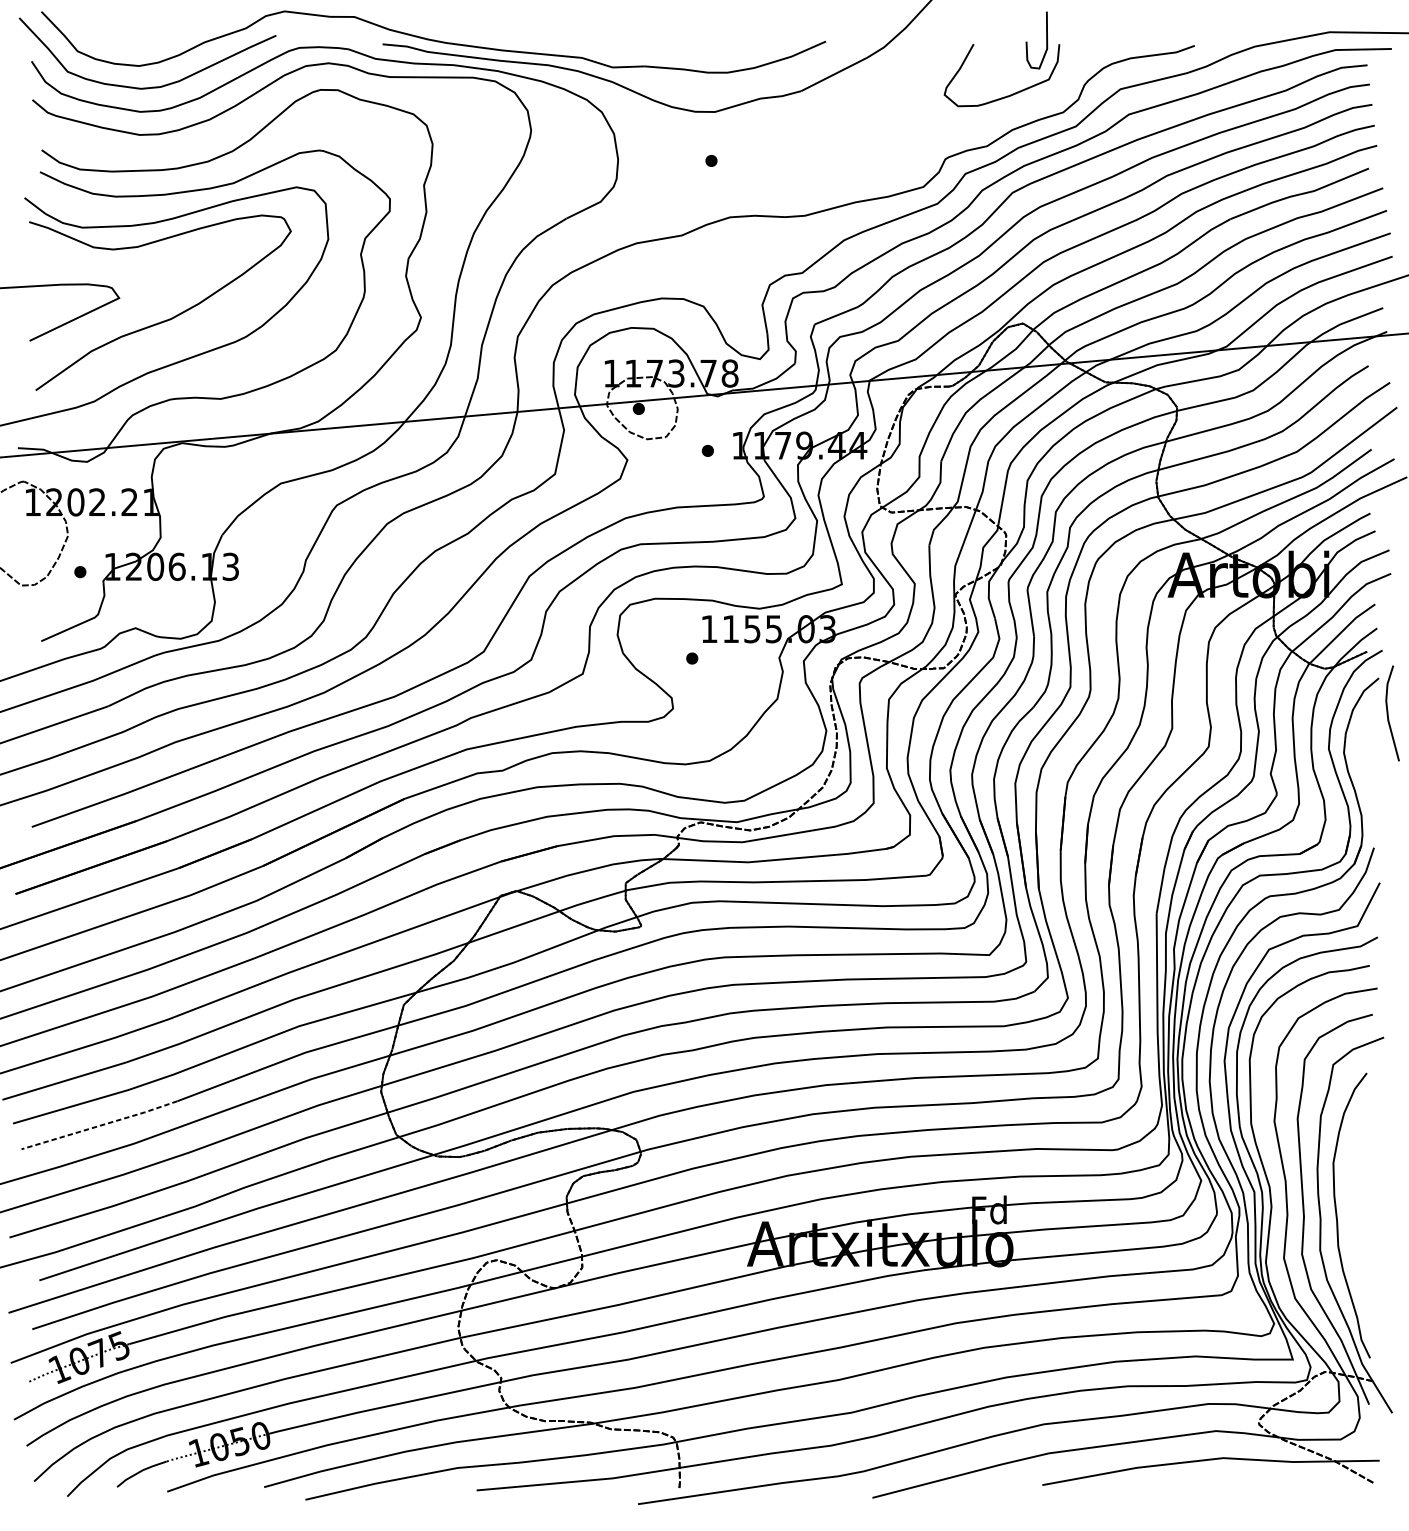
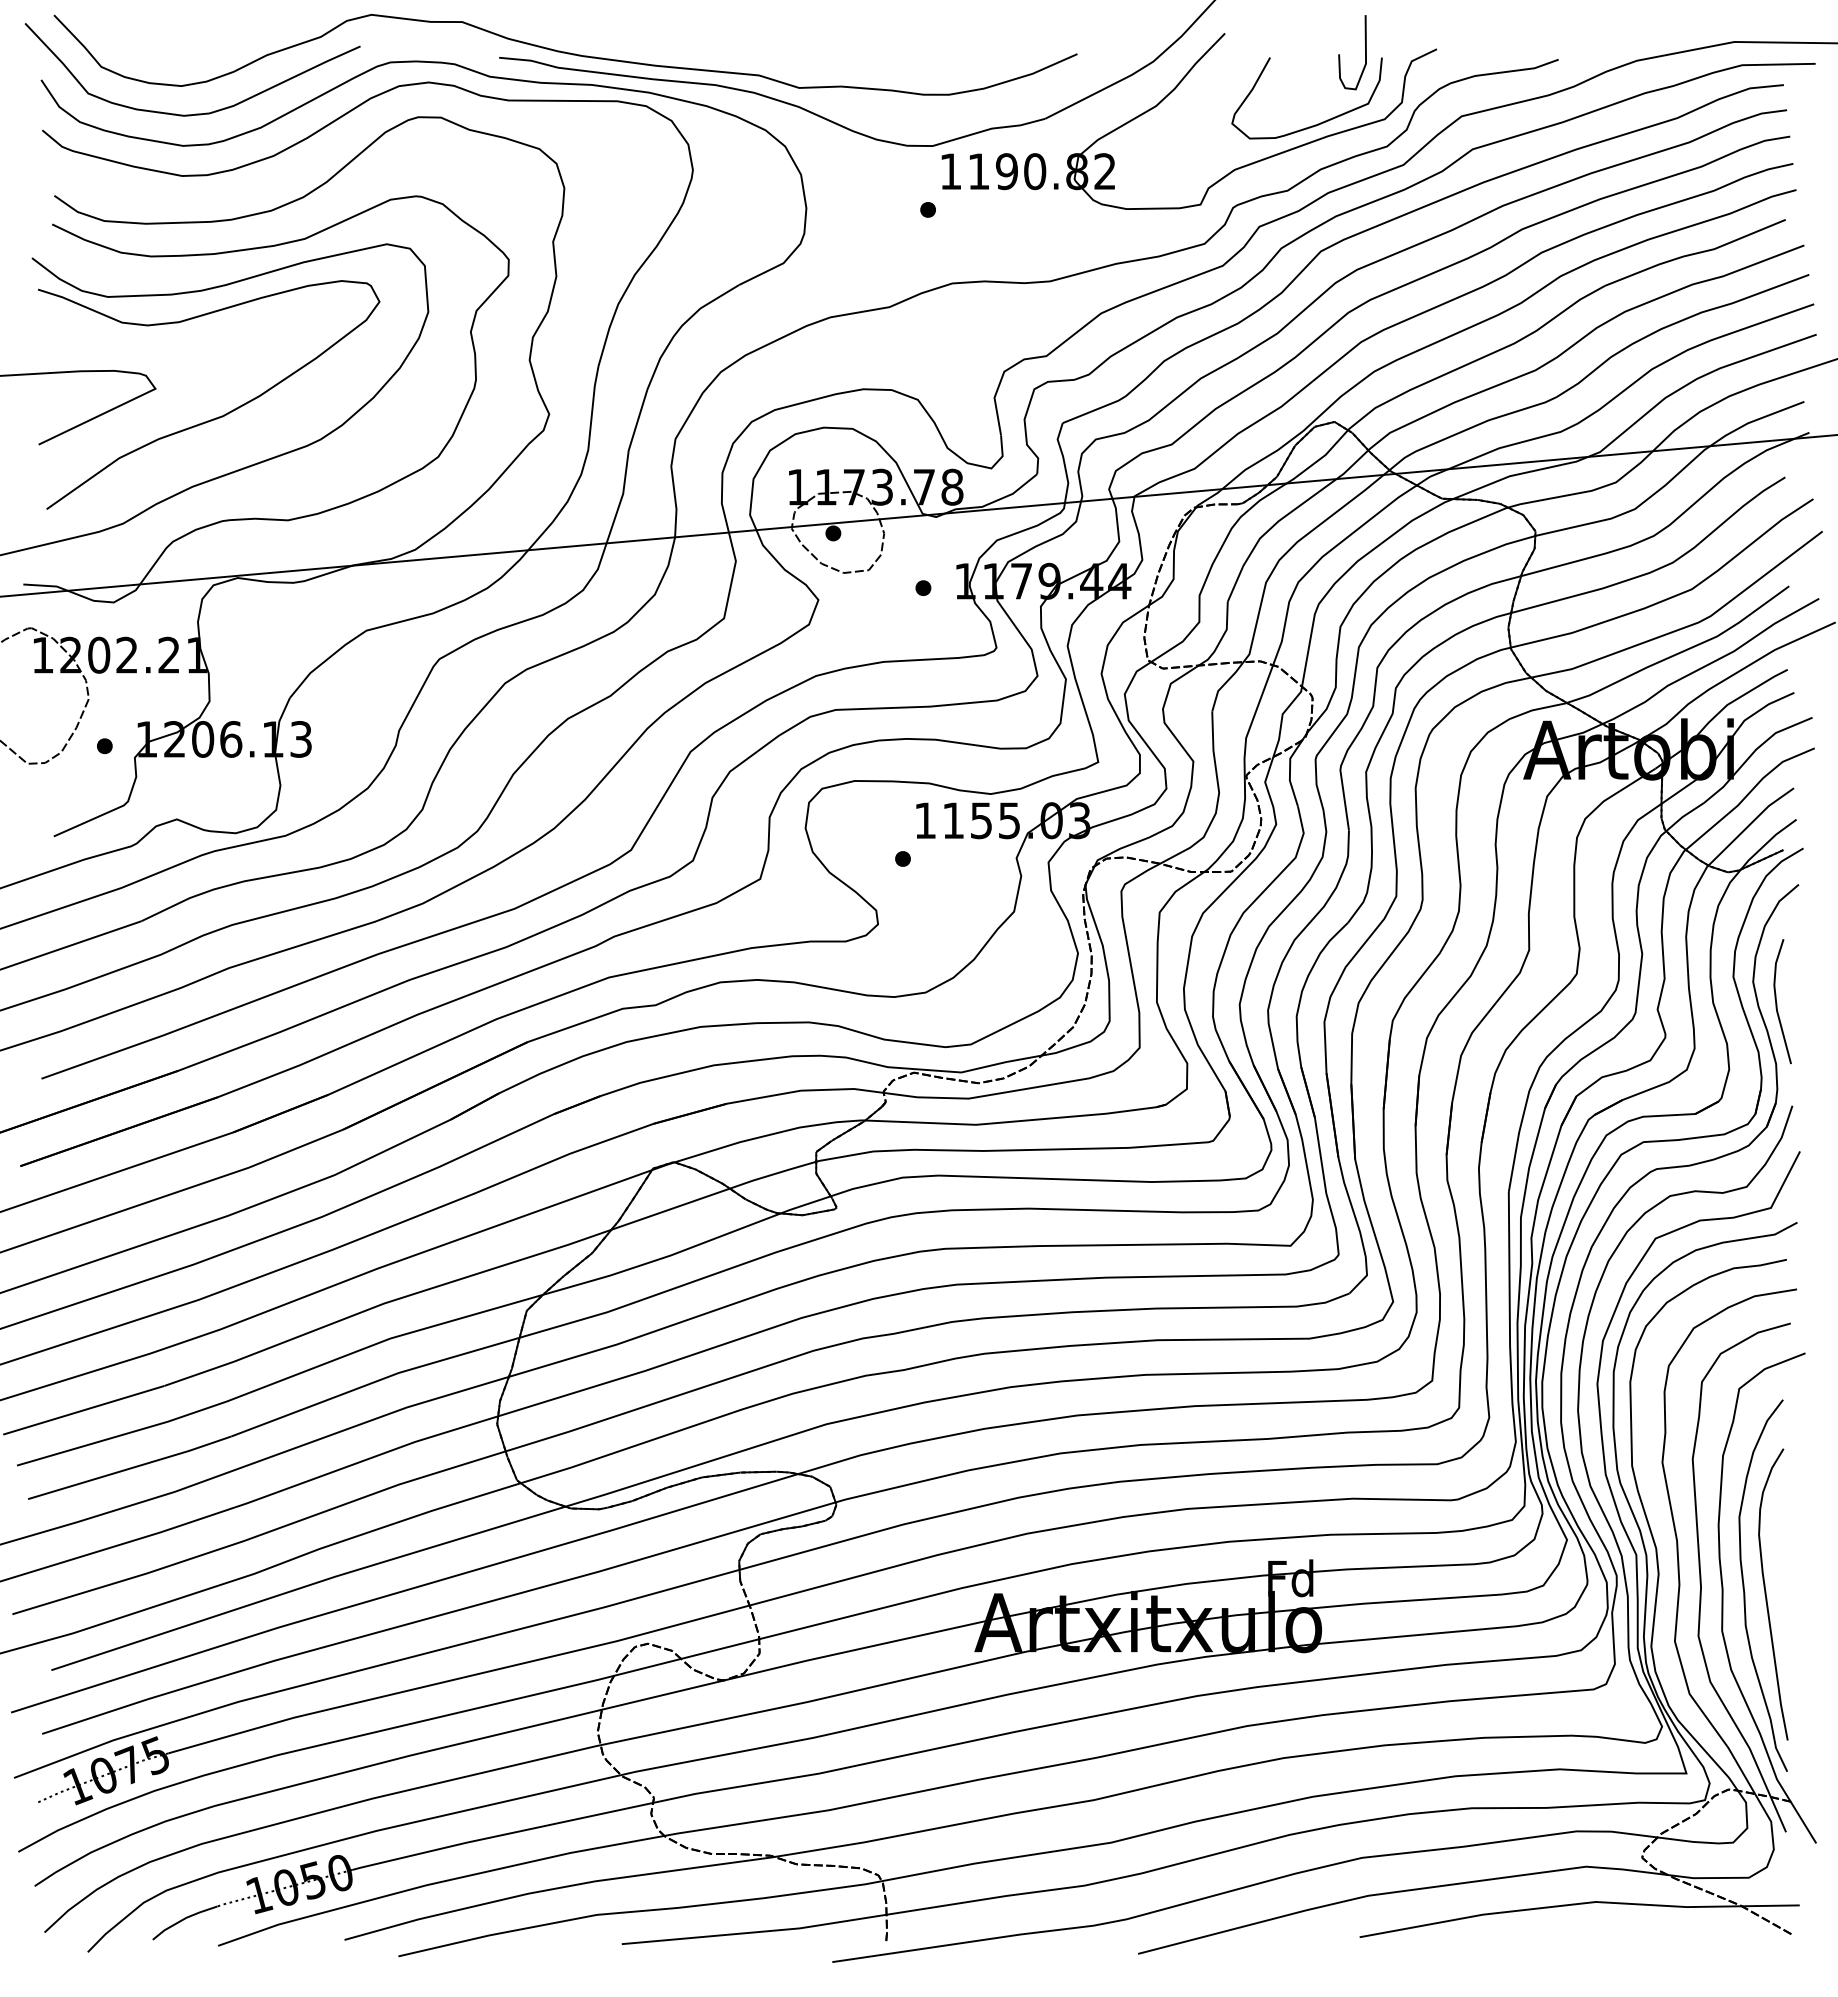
part: (896, 73) -> (1169, 95), added
line: (1388, 714) -> (1777, 1003), moved
line: (100, 1125) -> (130, 1468), dashed -> solid
curve: (1354, 1222) -> (1766, 1594), added

